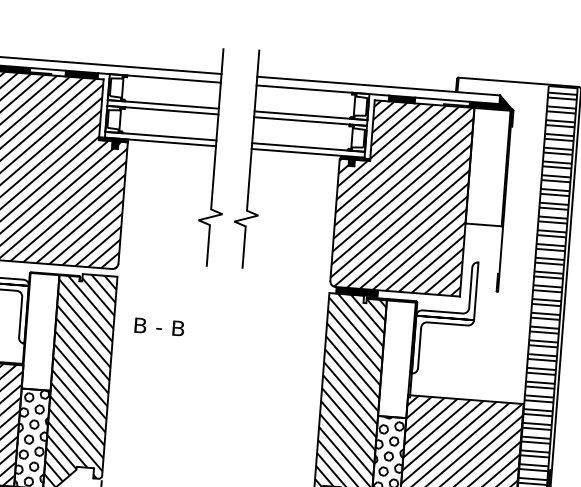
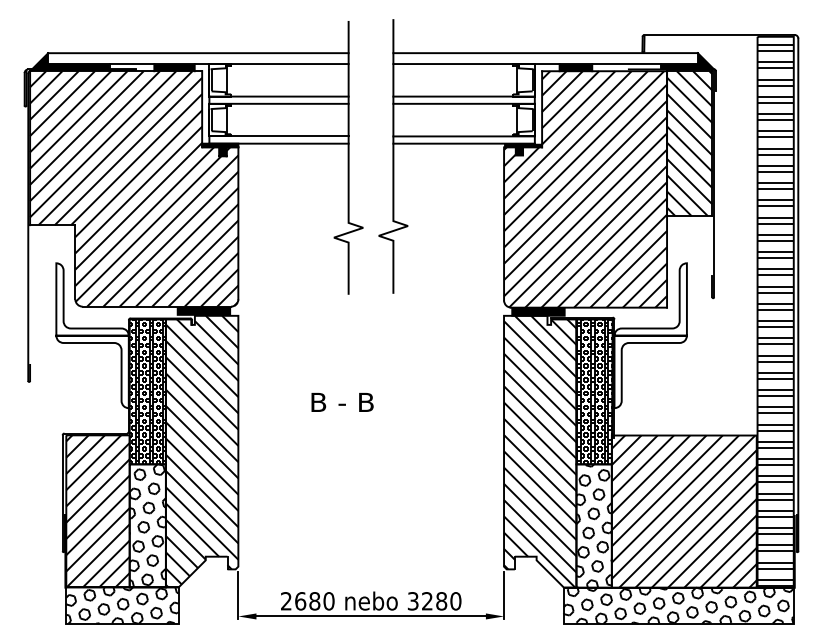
hatch: (487, 167) -> (689, 143), added
fill: (90, 270) -> (203, 310), added
text: (159, 327) -> (342, 402), moved
hatch: (40, 331) -> (147, 391), added
hatch: (396, 358) -> (594, 391), added

